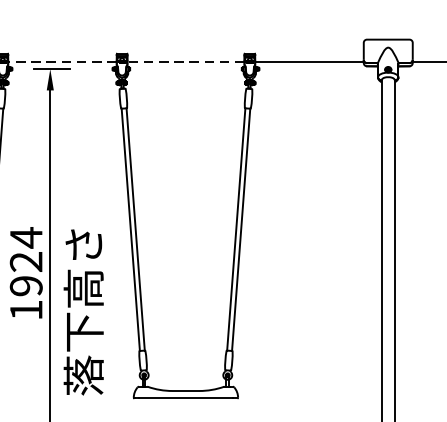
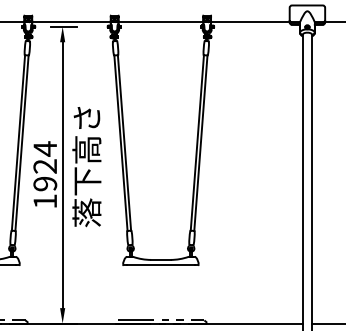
line: (61, 61) -> (70, 21), dashed -> solid
line: (185, 61) -> (160, 21), dashed -> solid
text: (83, 313) -> (86, 167), moved

